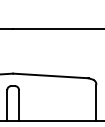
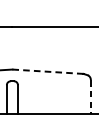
line: (50, 75) -> (47, 71), solid -> dashed
line: (96, 103) -> (90, 97), solid -> dashed

